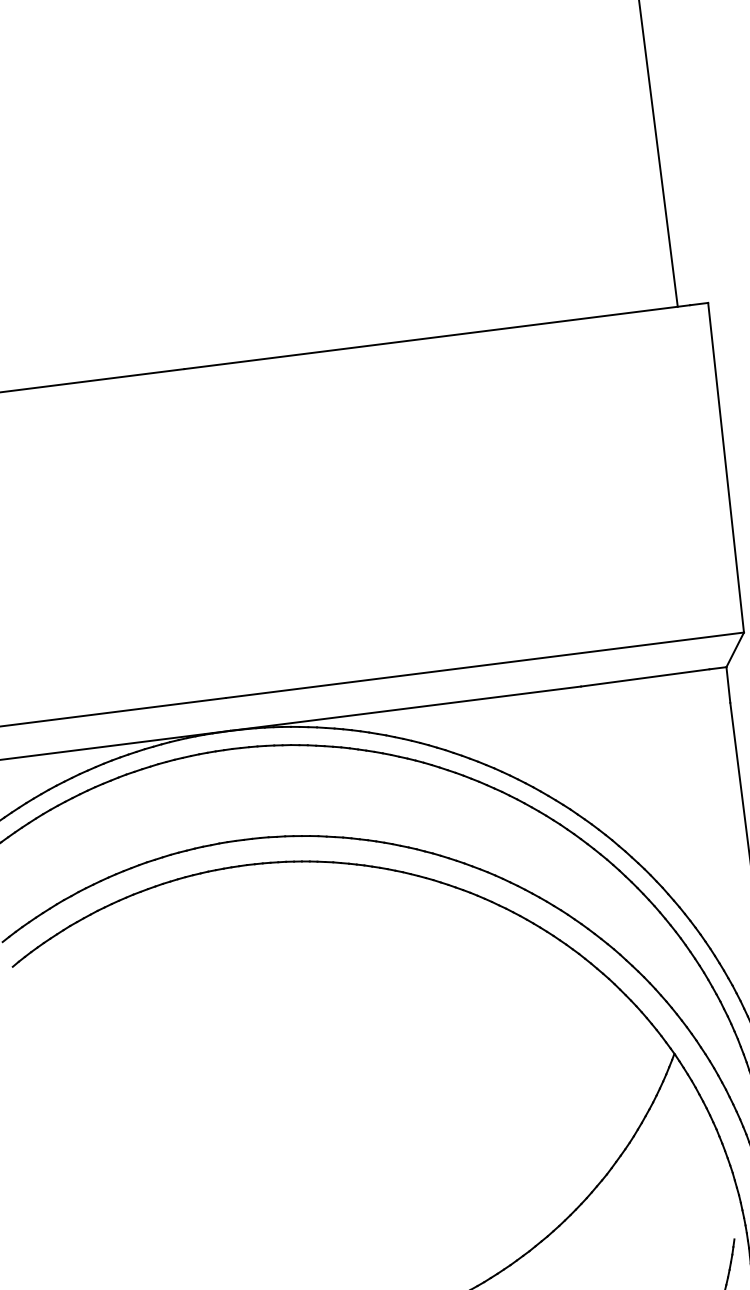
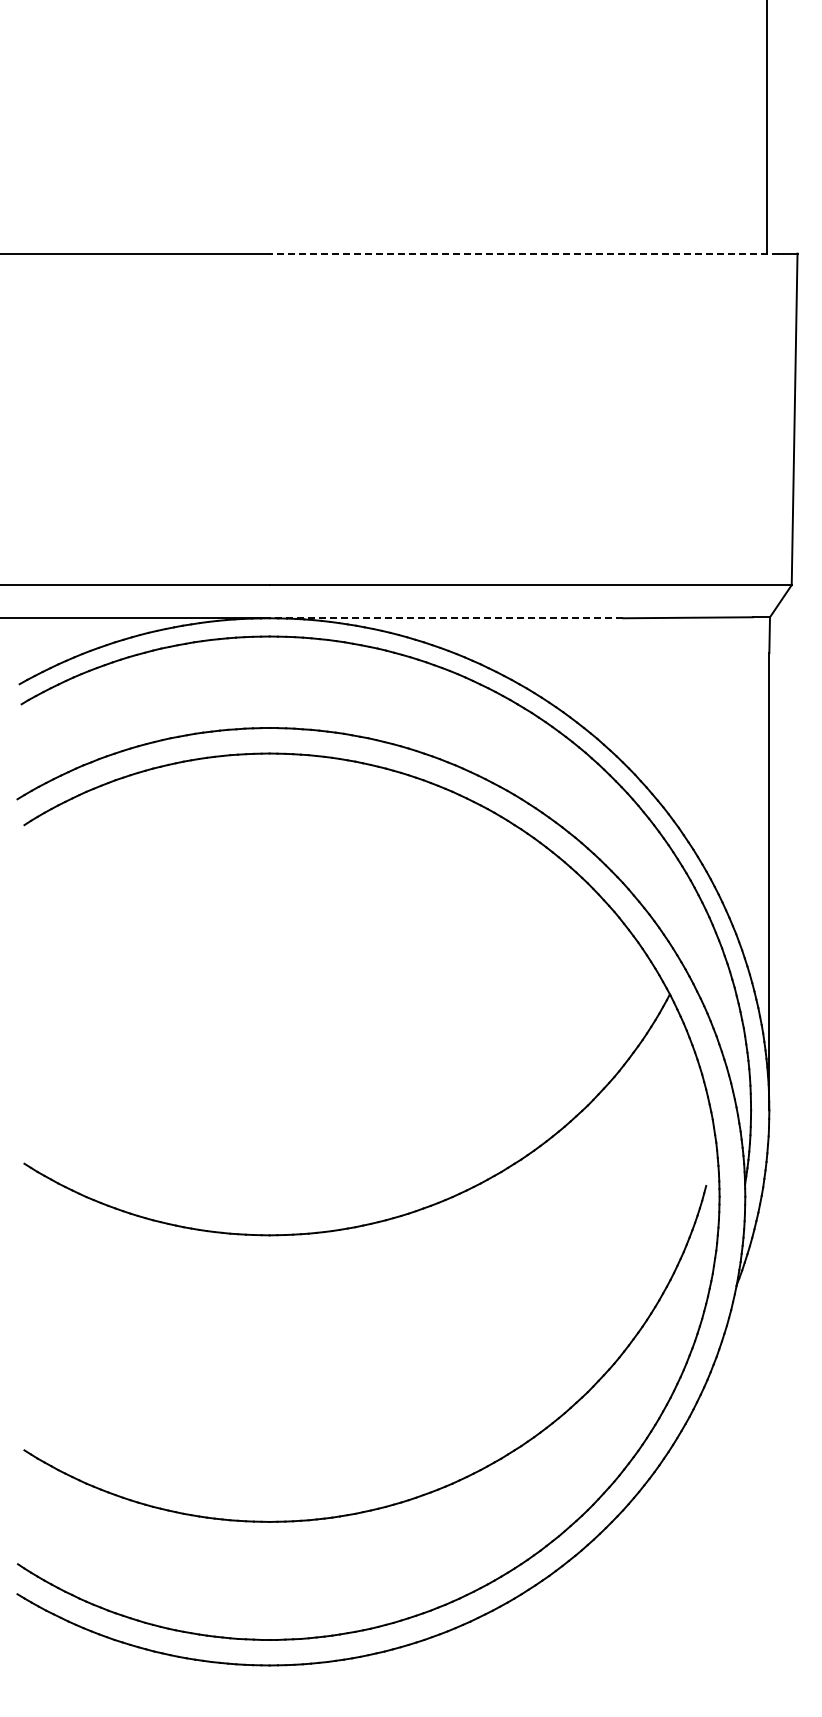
line: (437, 337) -> (524, 253), solid -> dashed
line: (405, 708) -> (446, 618), solid -> dashed

